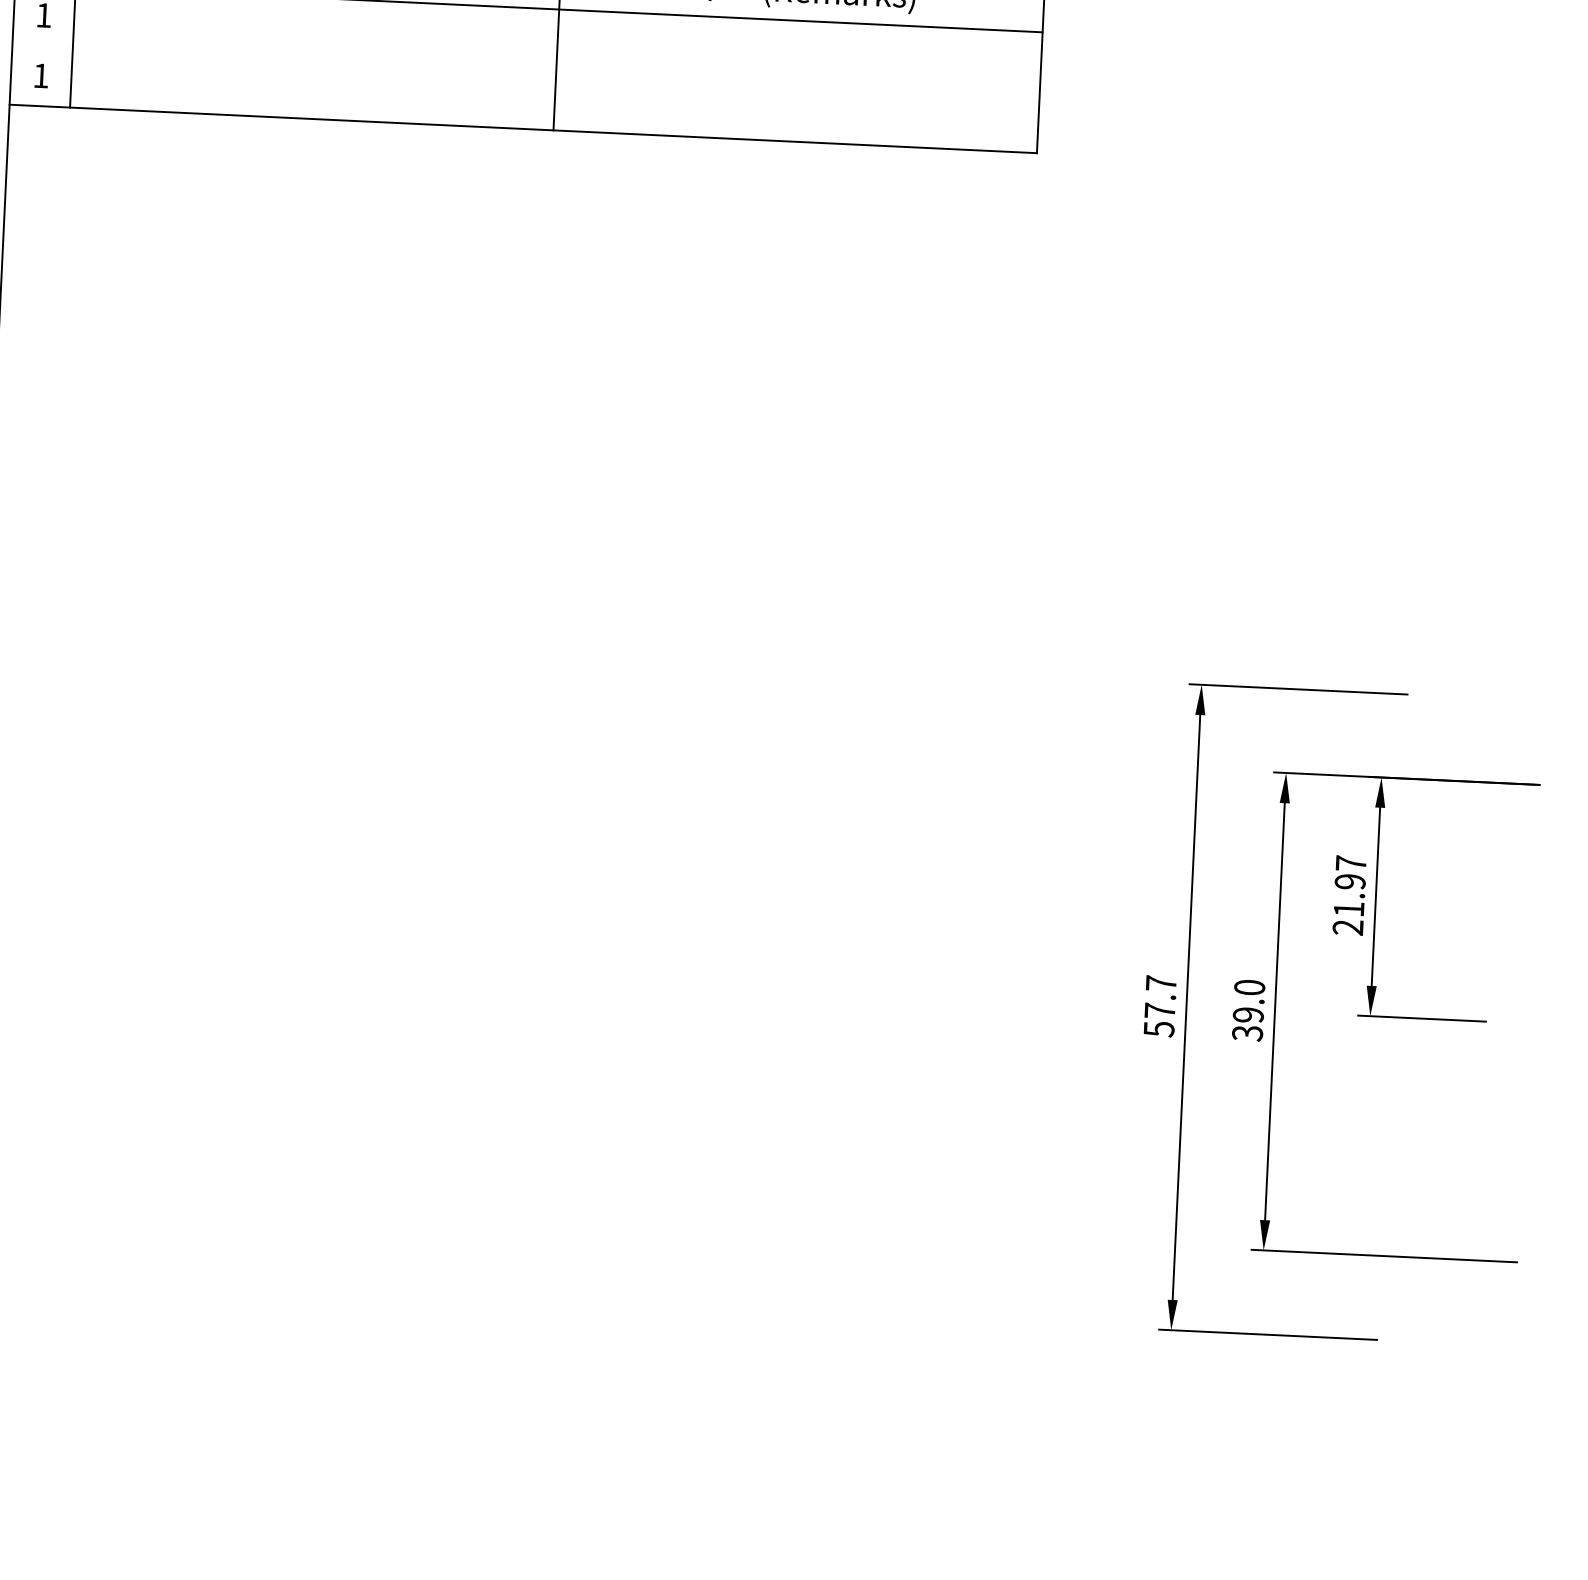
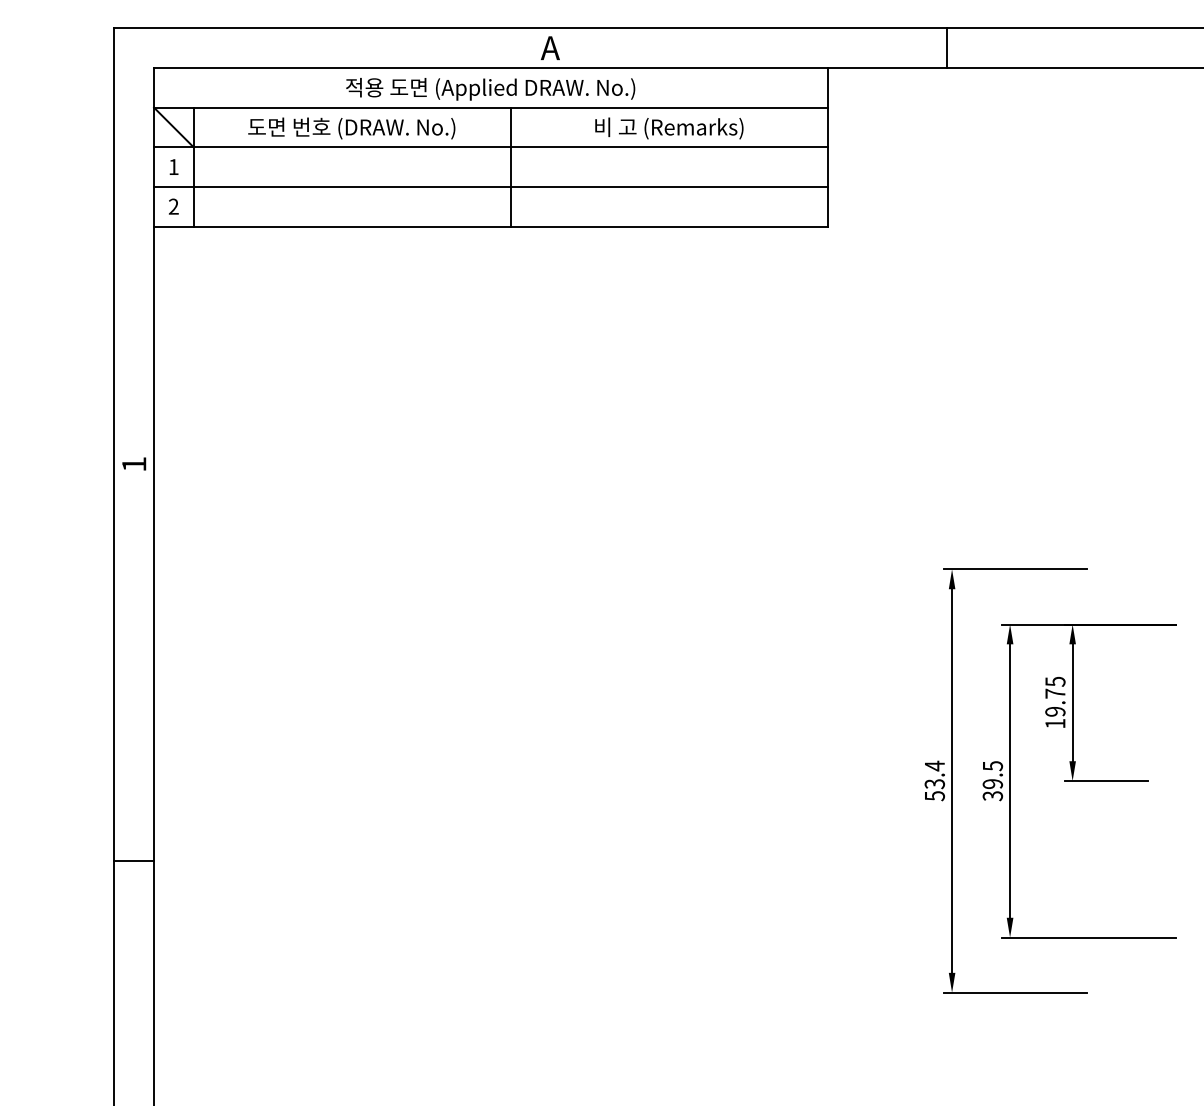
line: (525, 67) -> (490, 186), added
text: (40, 75) -> (173, 206), 1 -> 2
text: (1349, 895) -> (1055, 702), 21.97 -> 19.75
text: (1249, 988) -> (992, 766), 39.0 -> 39.5
text: (1160, 996) -> (934, 774), 57.7 -> 53.4

